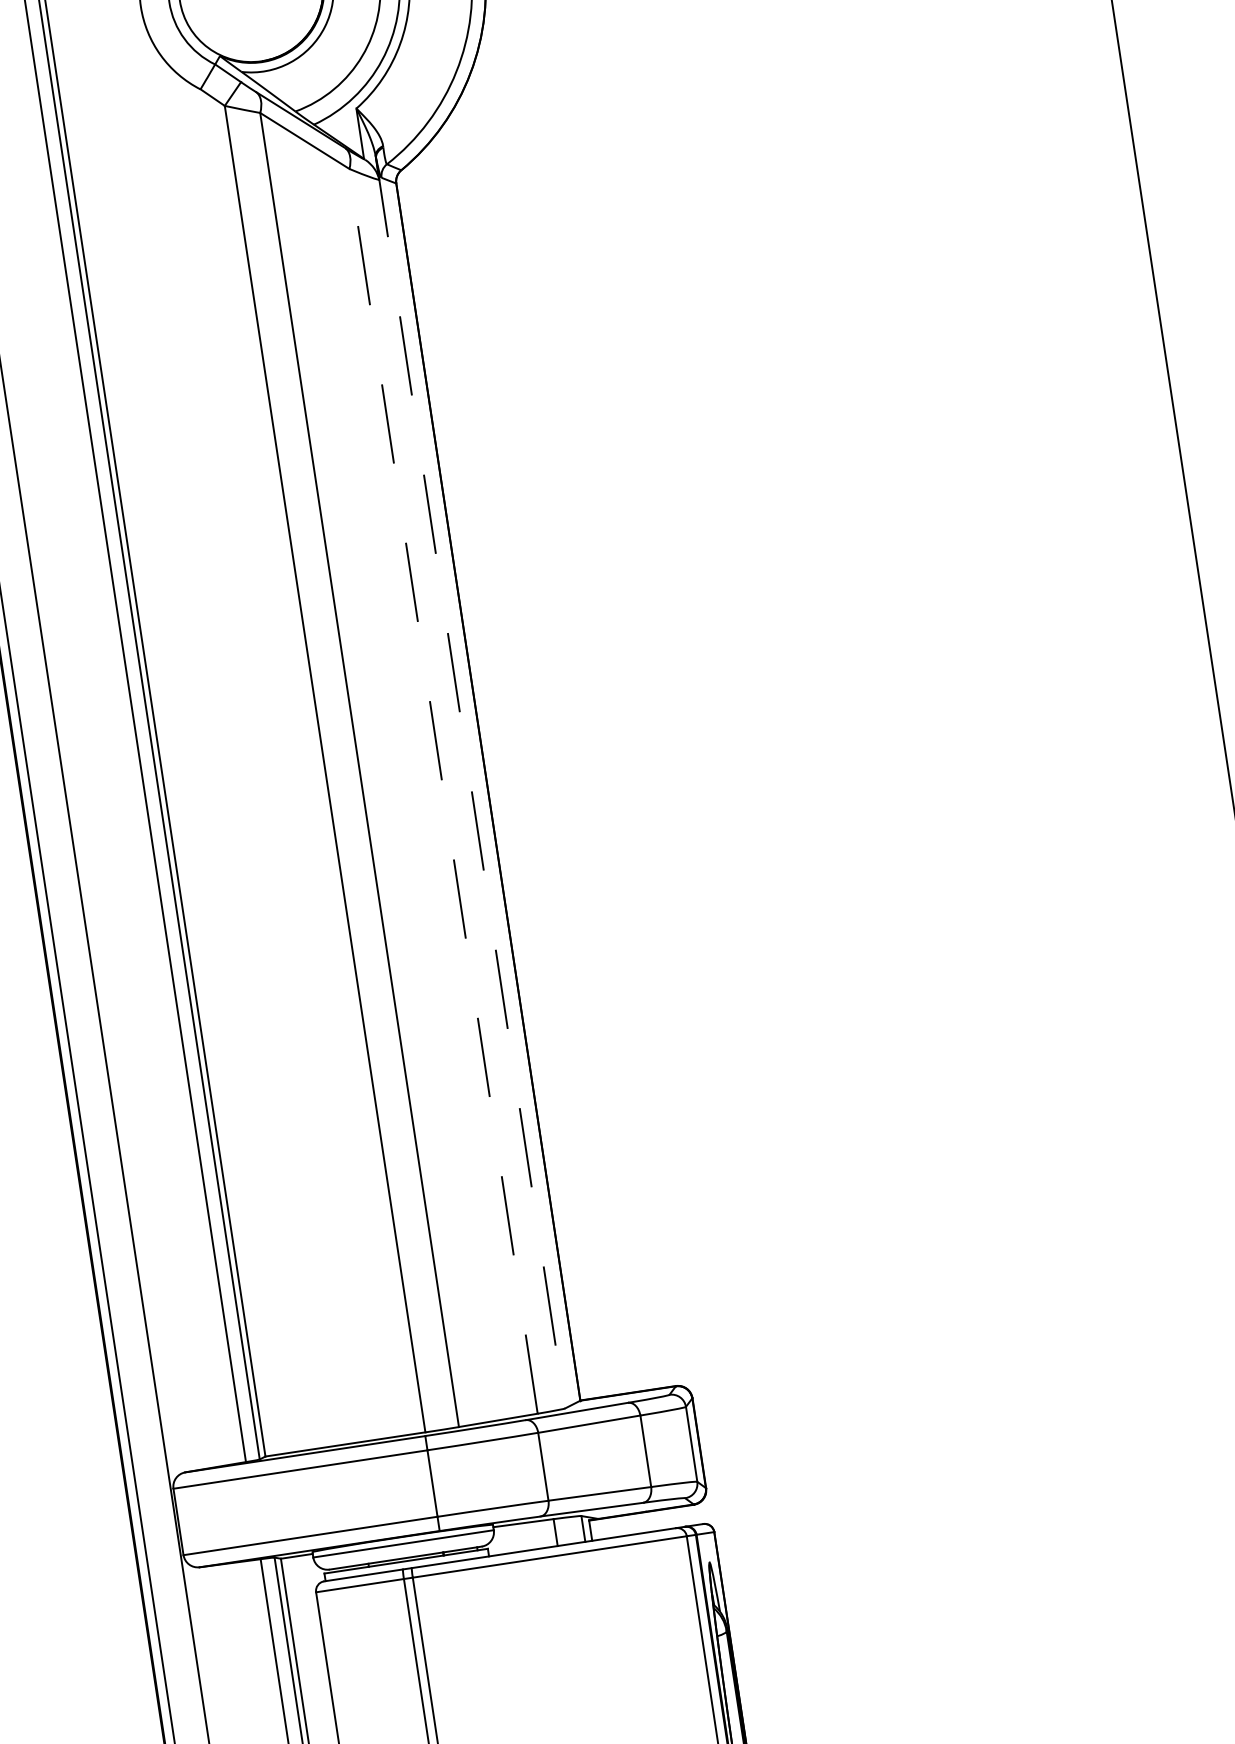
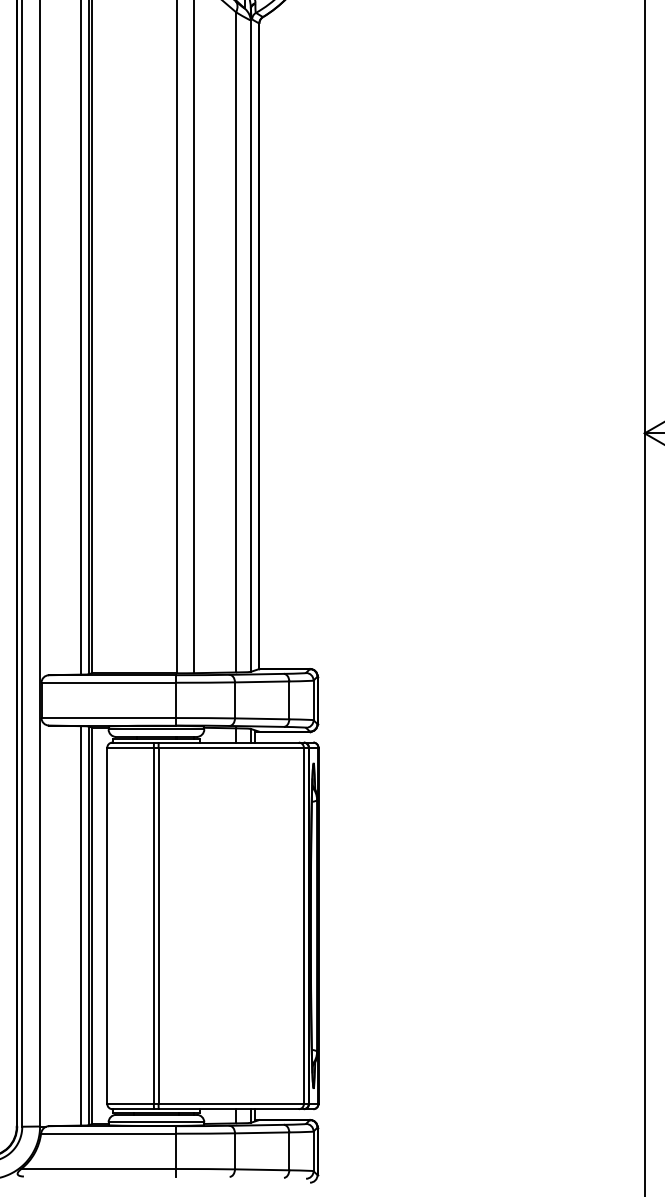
line: (469, 783) -> (250, 340), dashed -> solid
line: (443, 789) -> (236, 341), dashed -> solid

